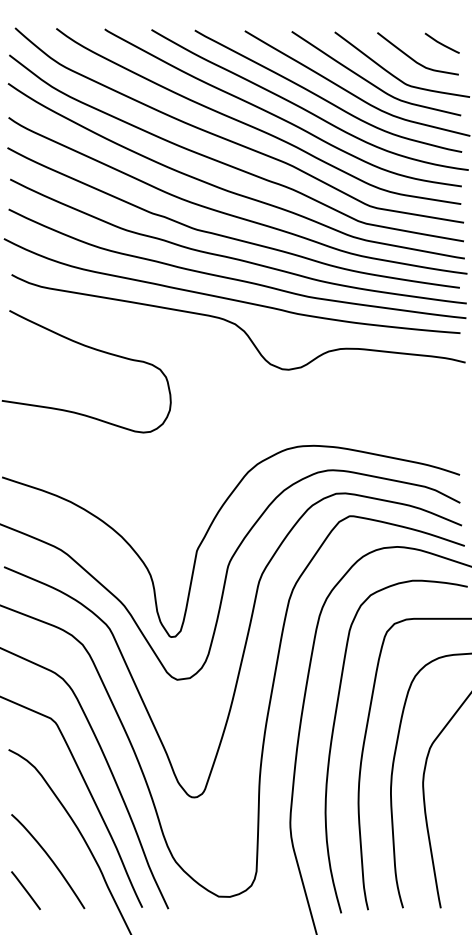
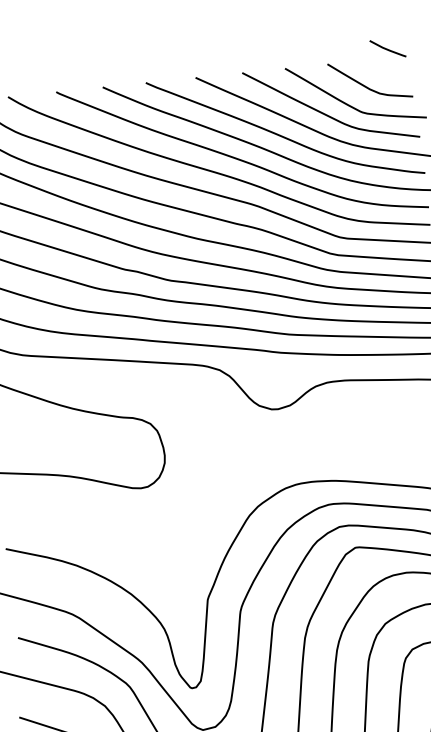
curve: (440, 42) -> (386, 48), moved

